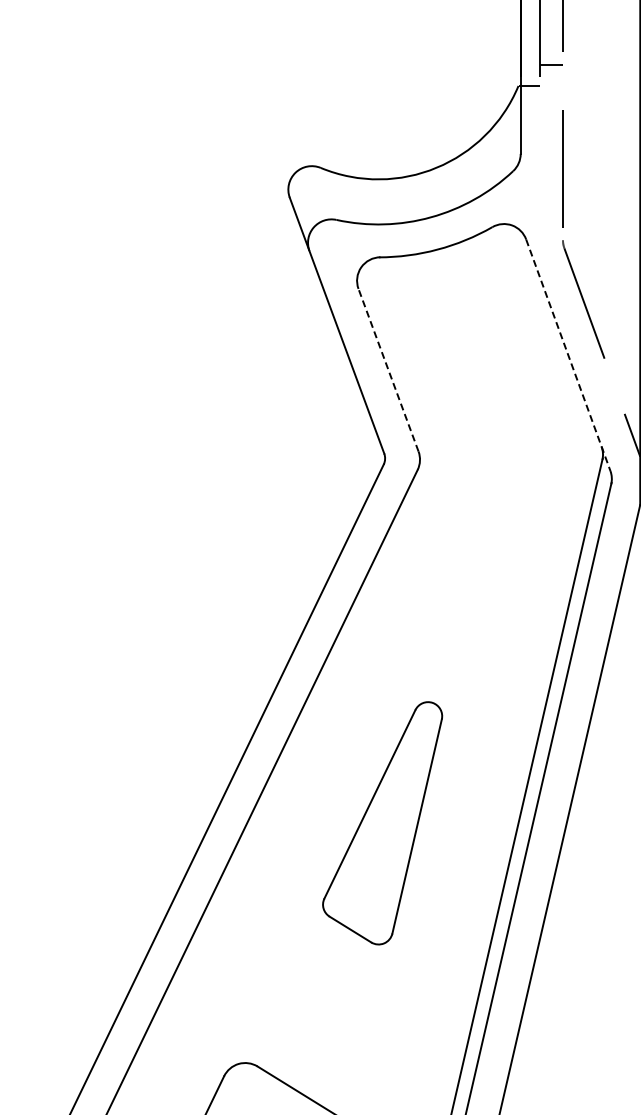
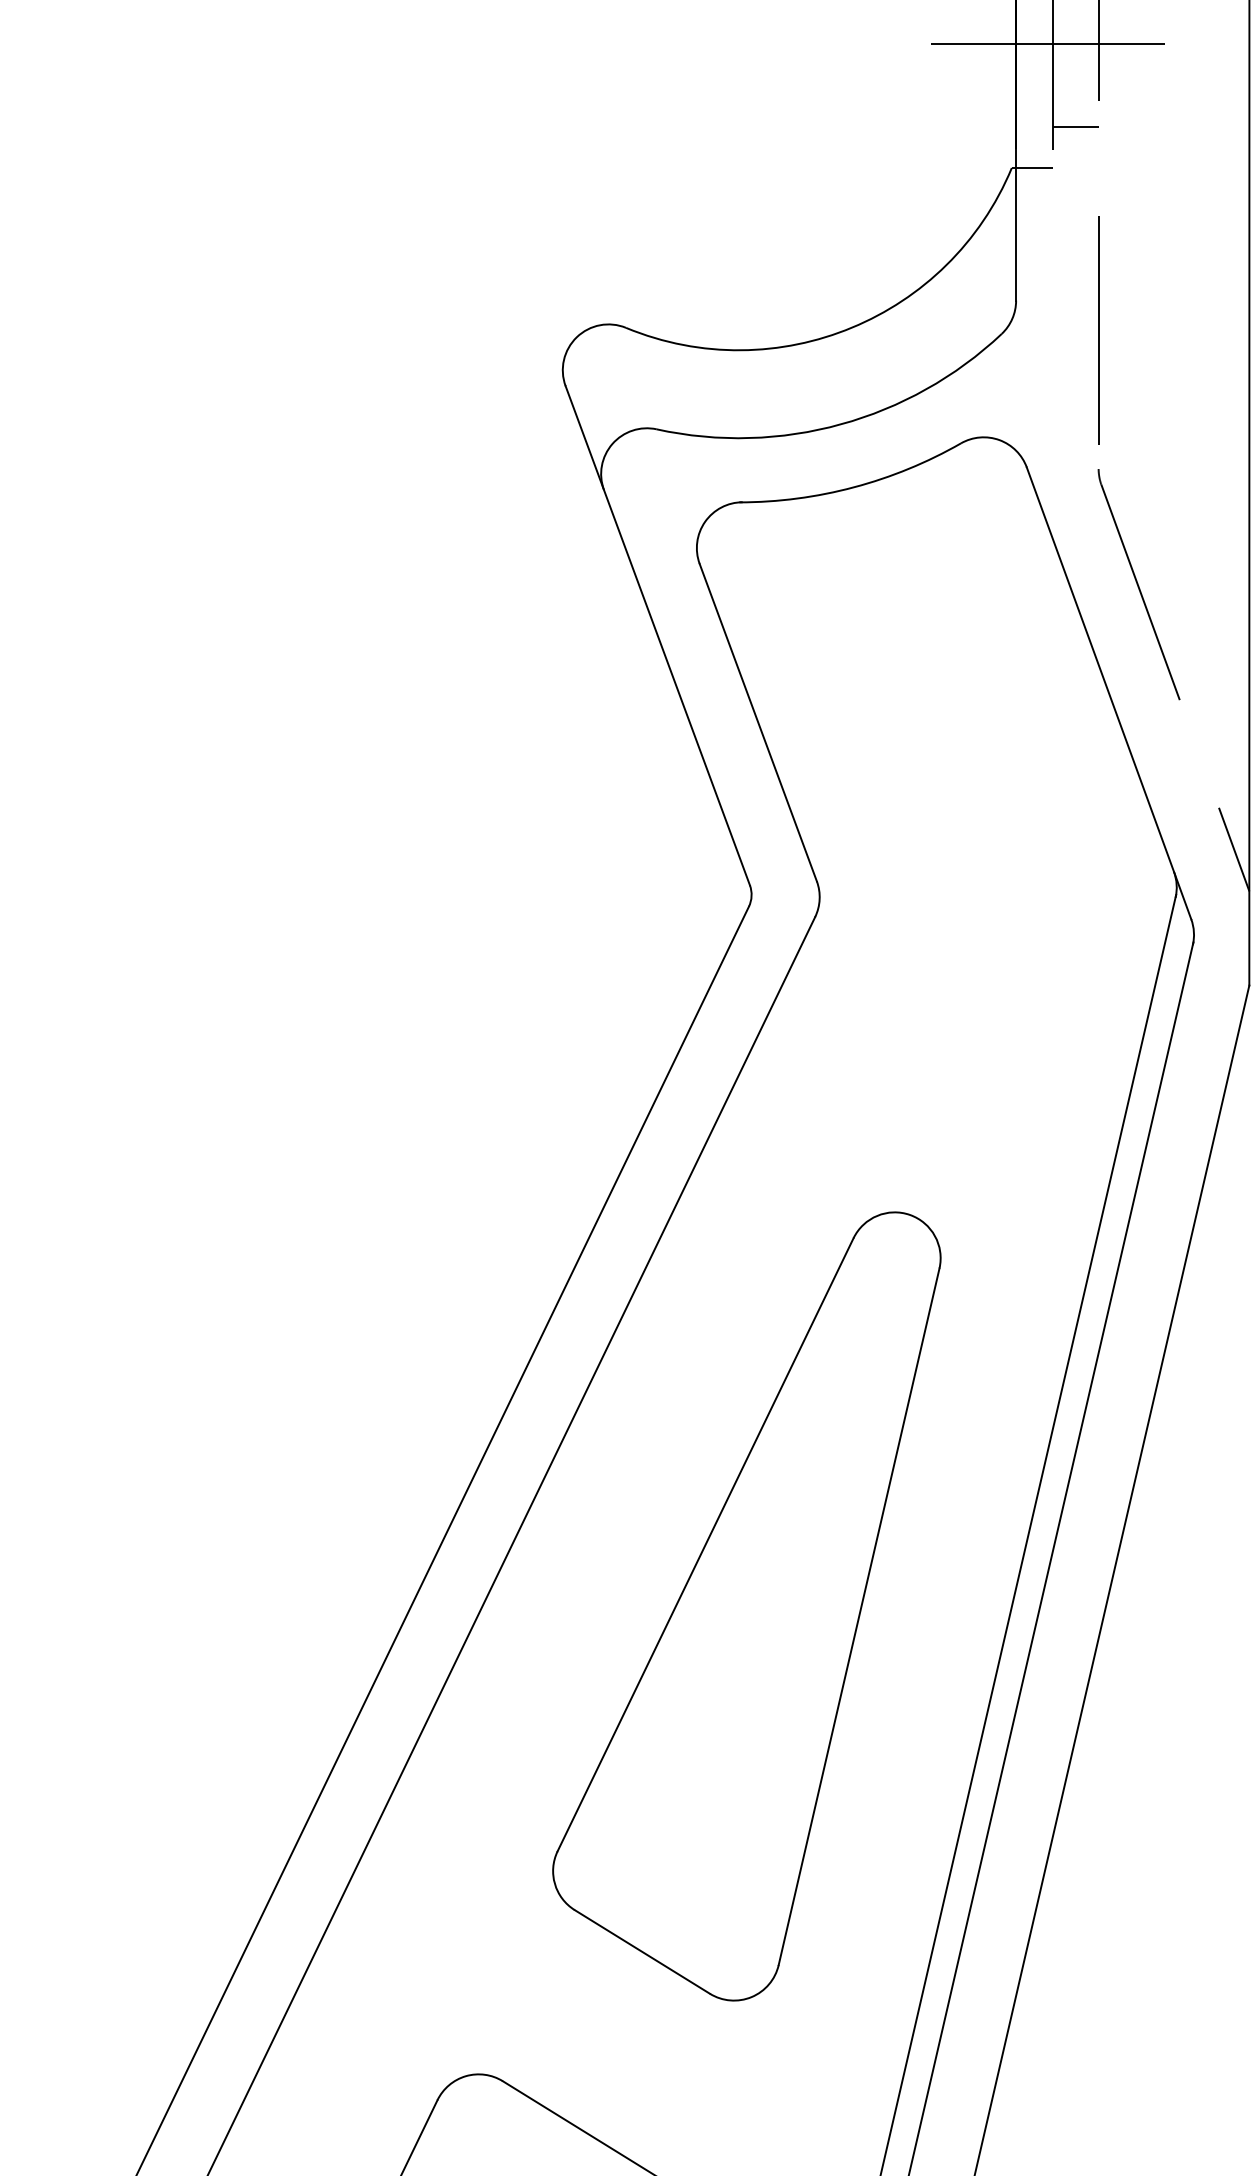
line: (536, 22) -> (1046, 44), added
line: (568, 355) -> (1109, 693), dashed -> solid
line: (388, 370) -> (758, 723), dashed -> solid
part: (382, 823) -> (746, 1607), size x1.67

